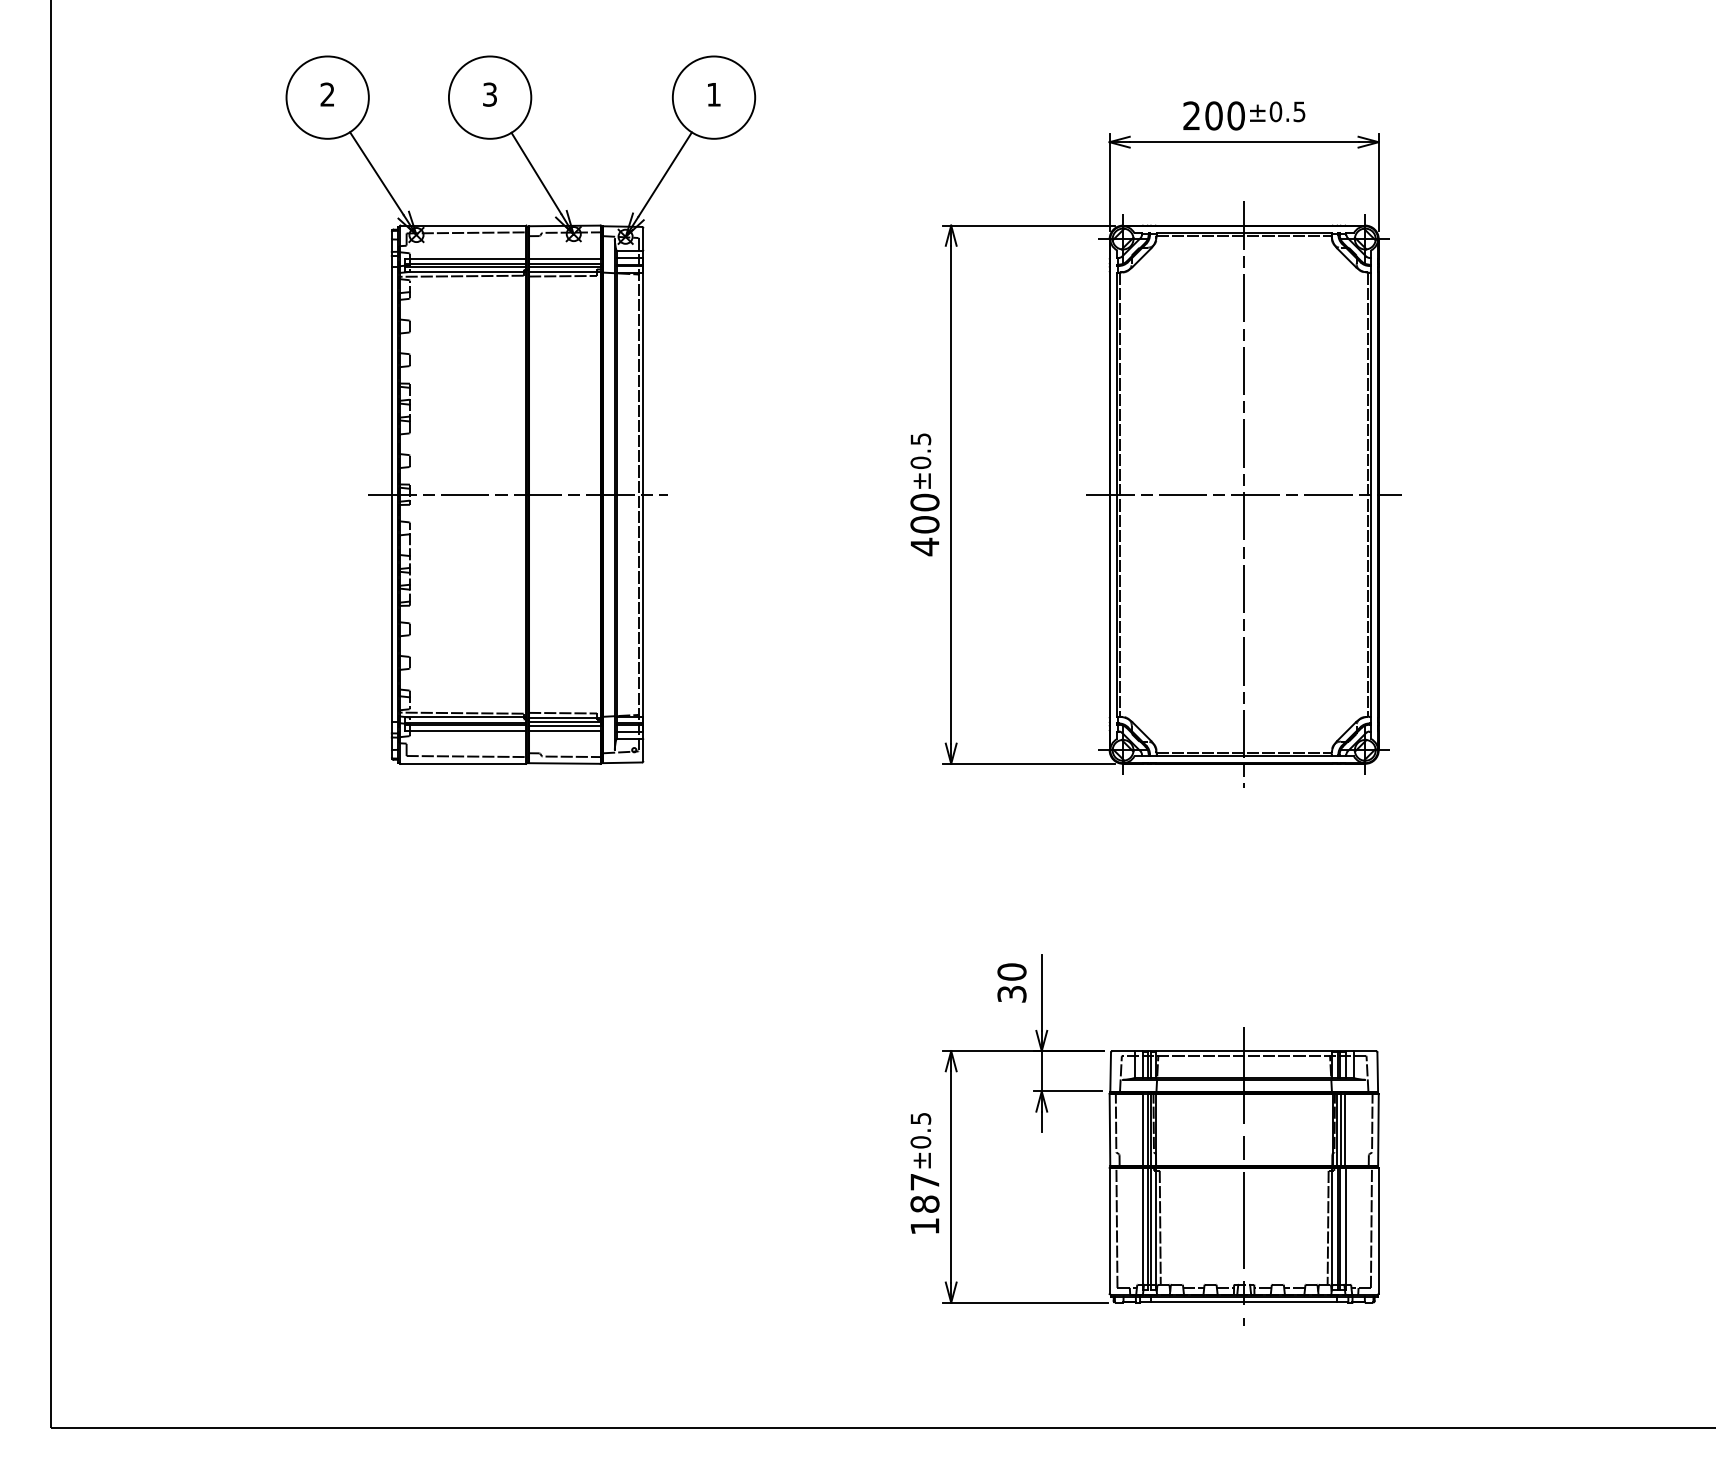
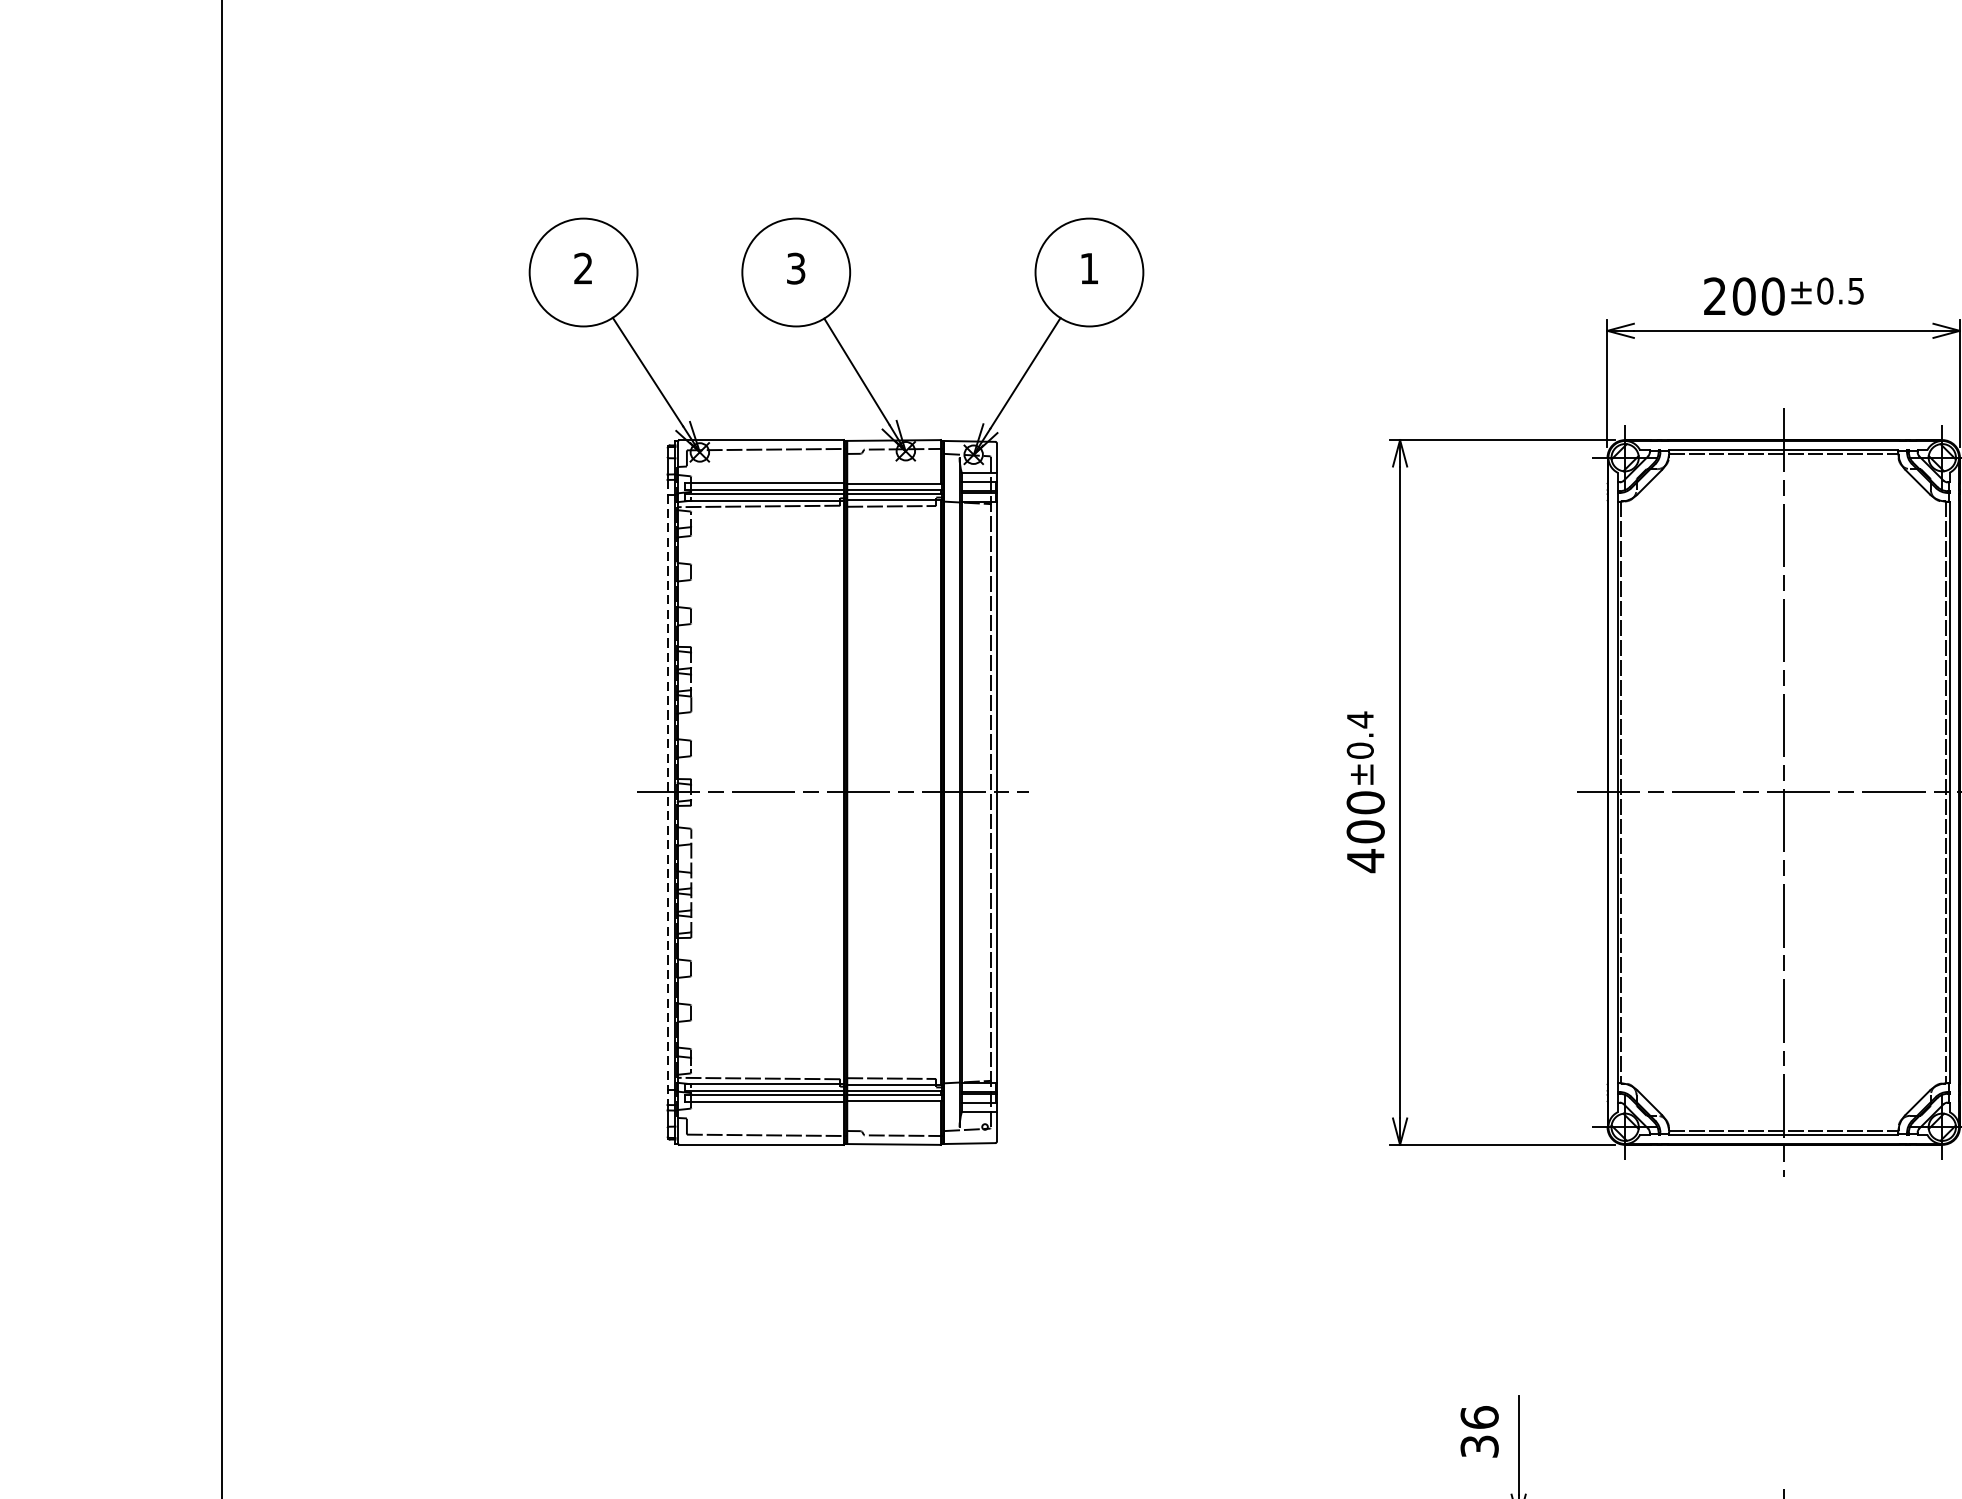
text: (920, 438) -> (1359, 718), ±0.5 -> ±0.4
line: (392, 494) -> (668, 792), solid -> dashed
text: (1011, 971) -> (1479, 1416), 30 -> 36

